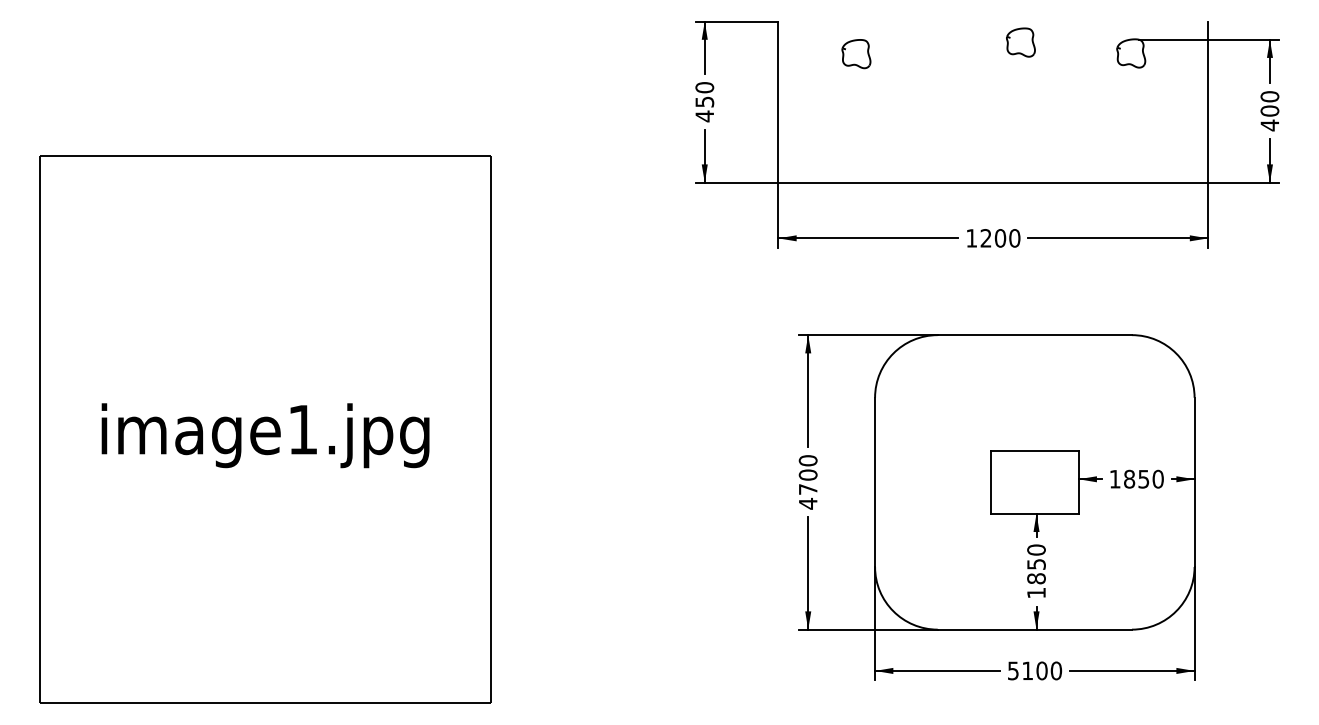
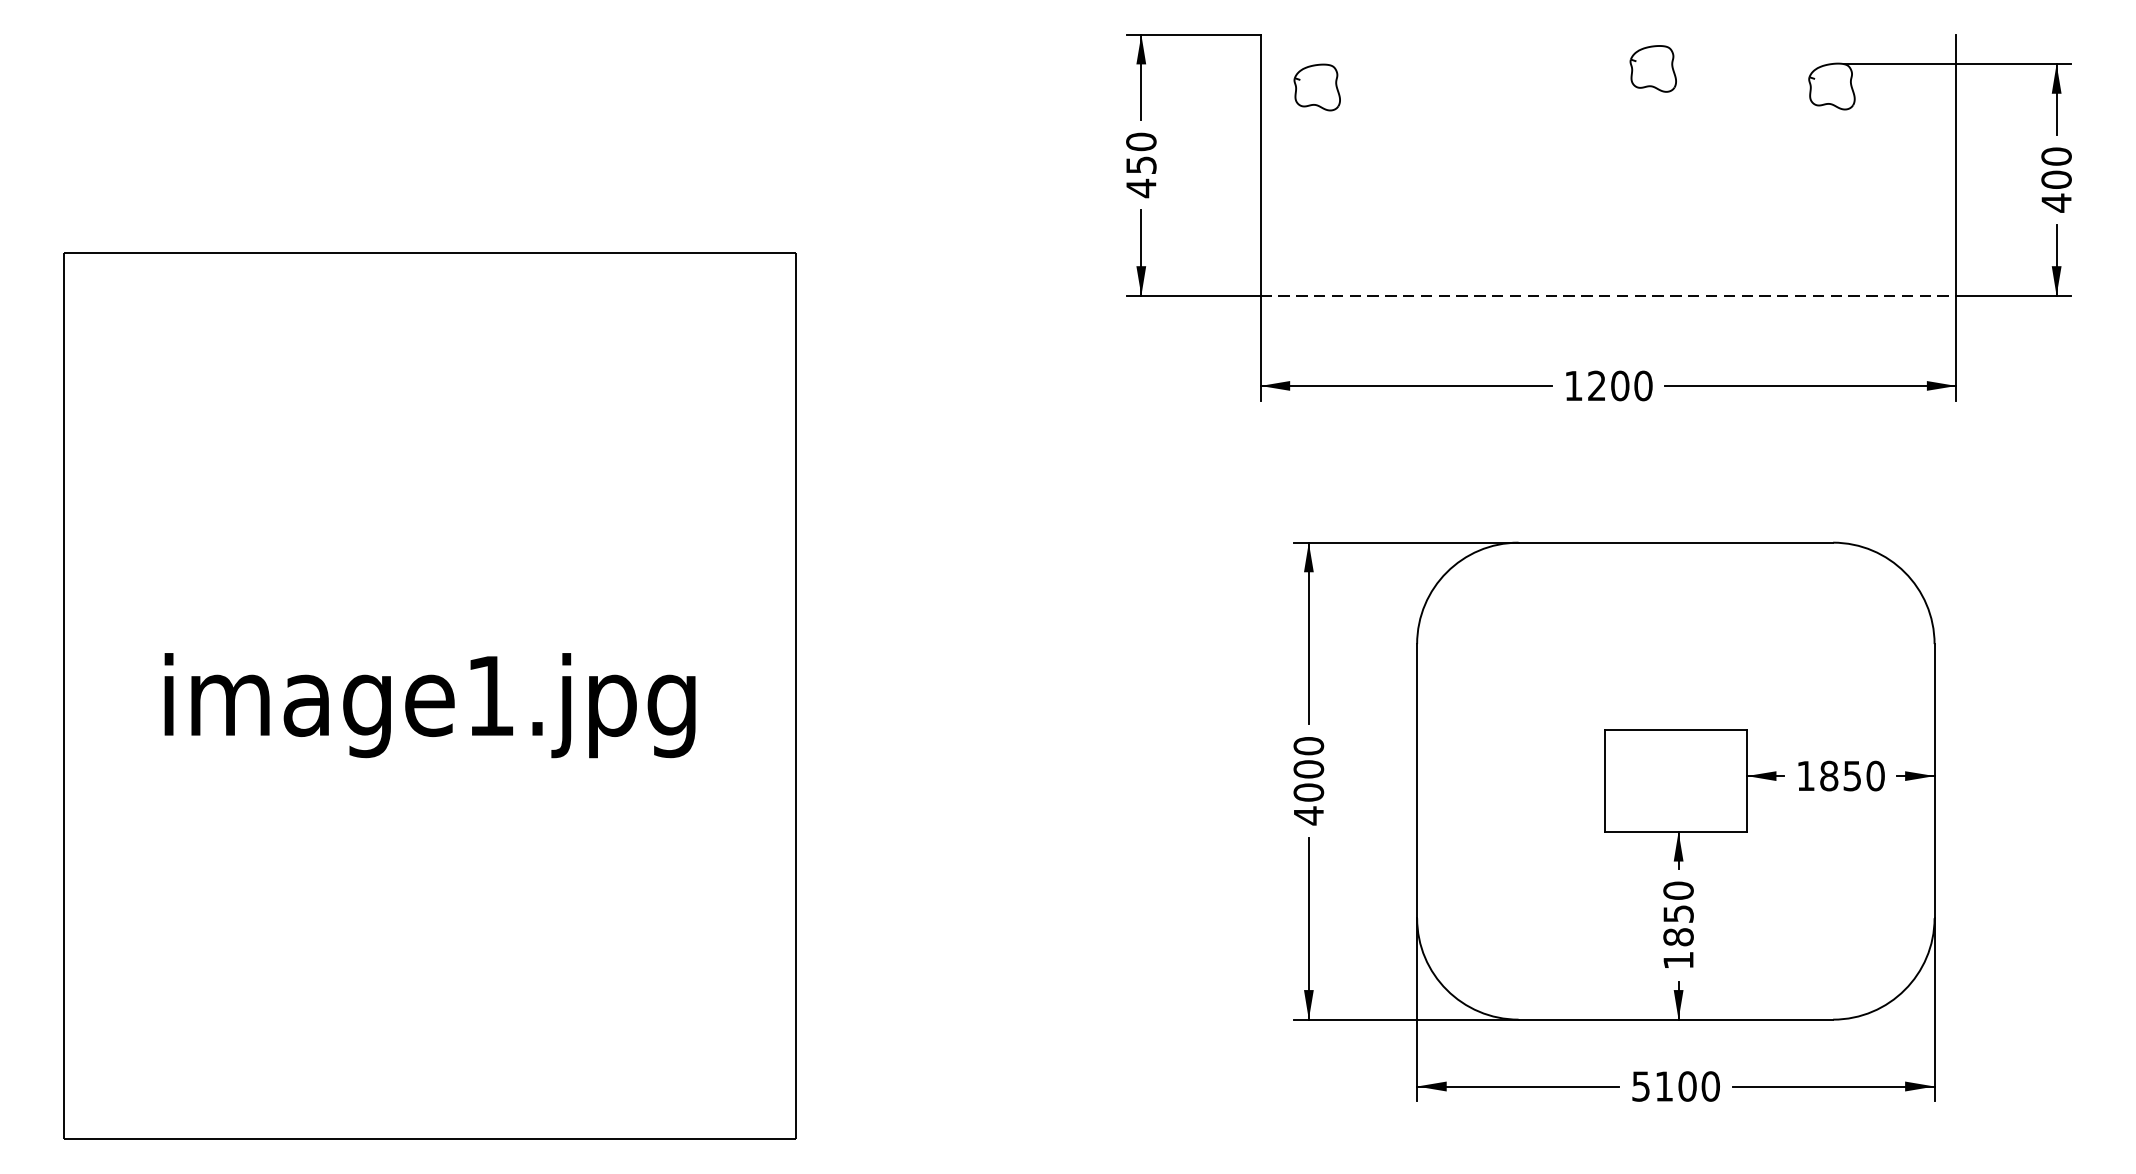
part: (856, 54) -> (1317, 88), moved
line: (993, 182) -> (1608, 295), solid -> dashed
text: (807, 489) -> (1307, 792), 4700 -> 4000

